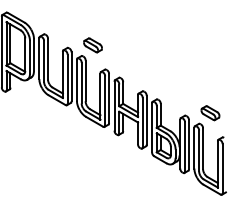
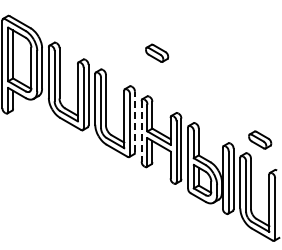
part: (93, 44) -> (157, 52), moved
line: (108, 98) -> (134, 121), solid -> dashed
line: (114, 106) -> (141, 131), solid -> dashed

